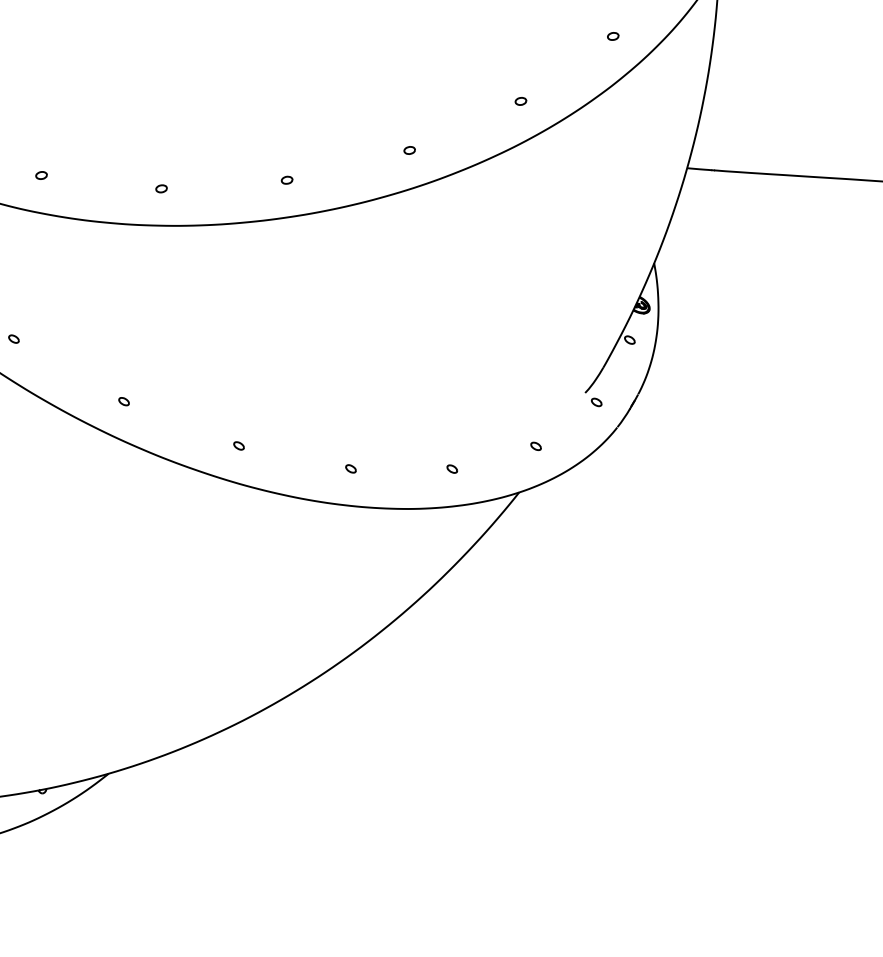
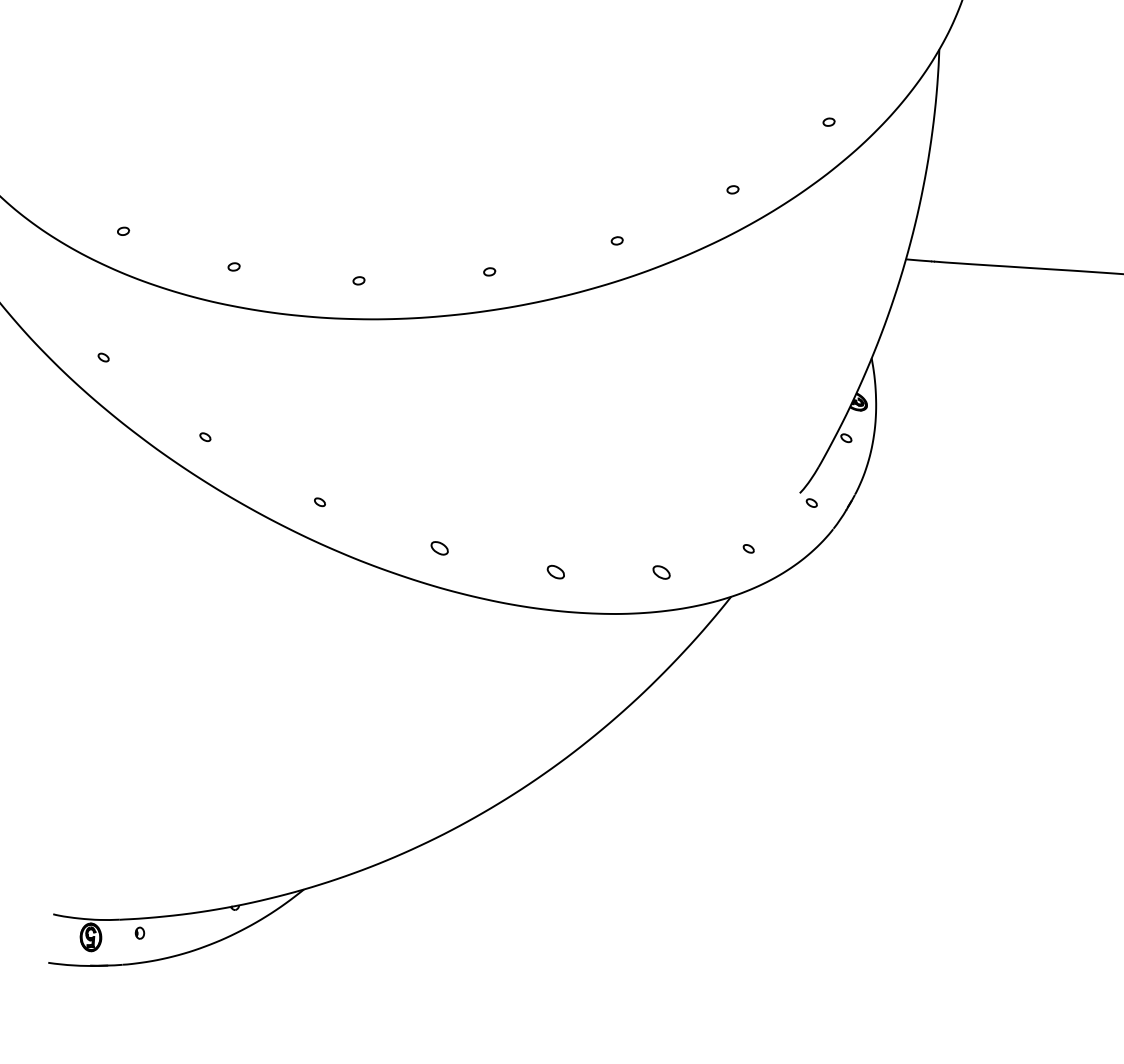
part: (238, 446) -> (439, 548), size x1.6
part: (351, 469) -> (556, 572), size x1.6
part: (452, 469) -> (661, 572), size x1.6

